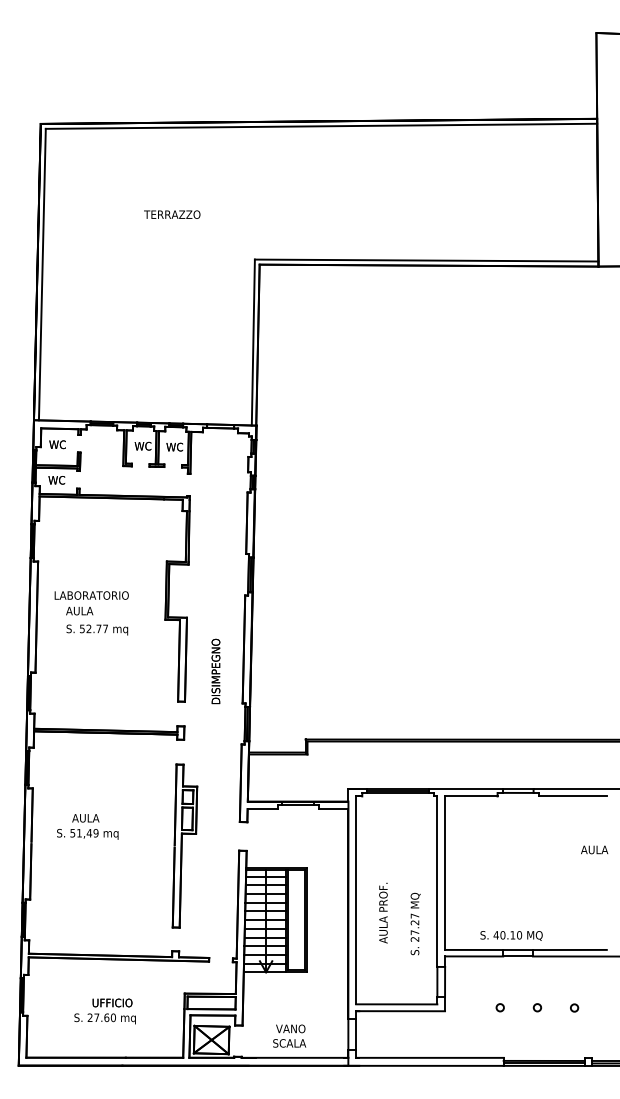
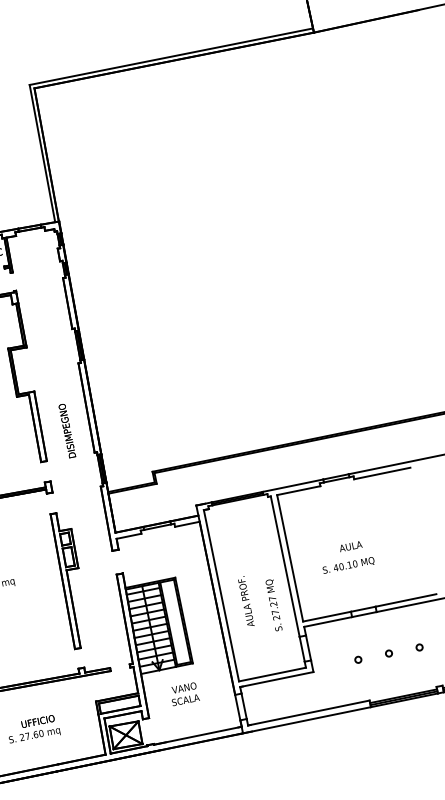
text: (594, 849) -> (350, 546), moved
text: (511, 935) -> (348, 565), moved
text: (289, 1035) -> (184, 693), moved

